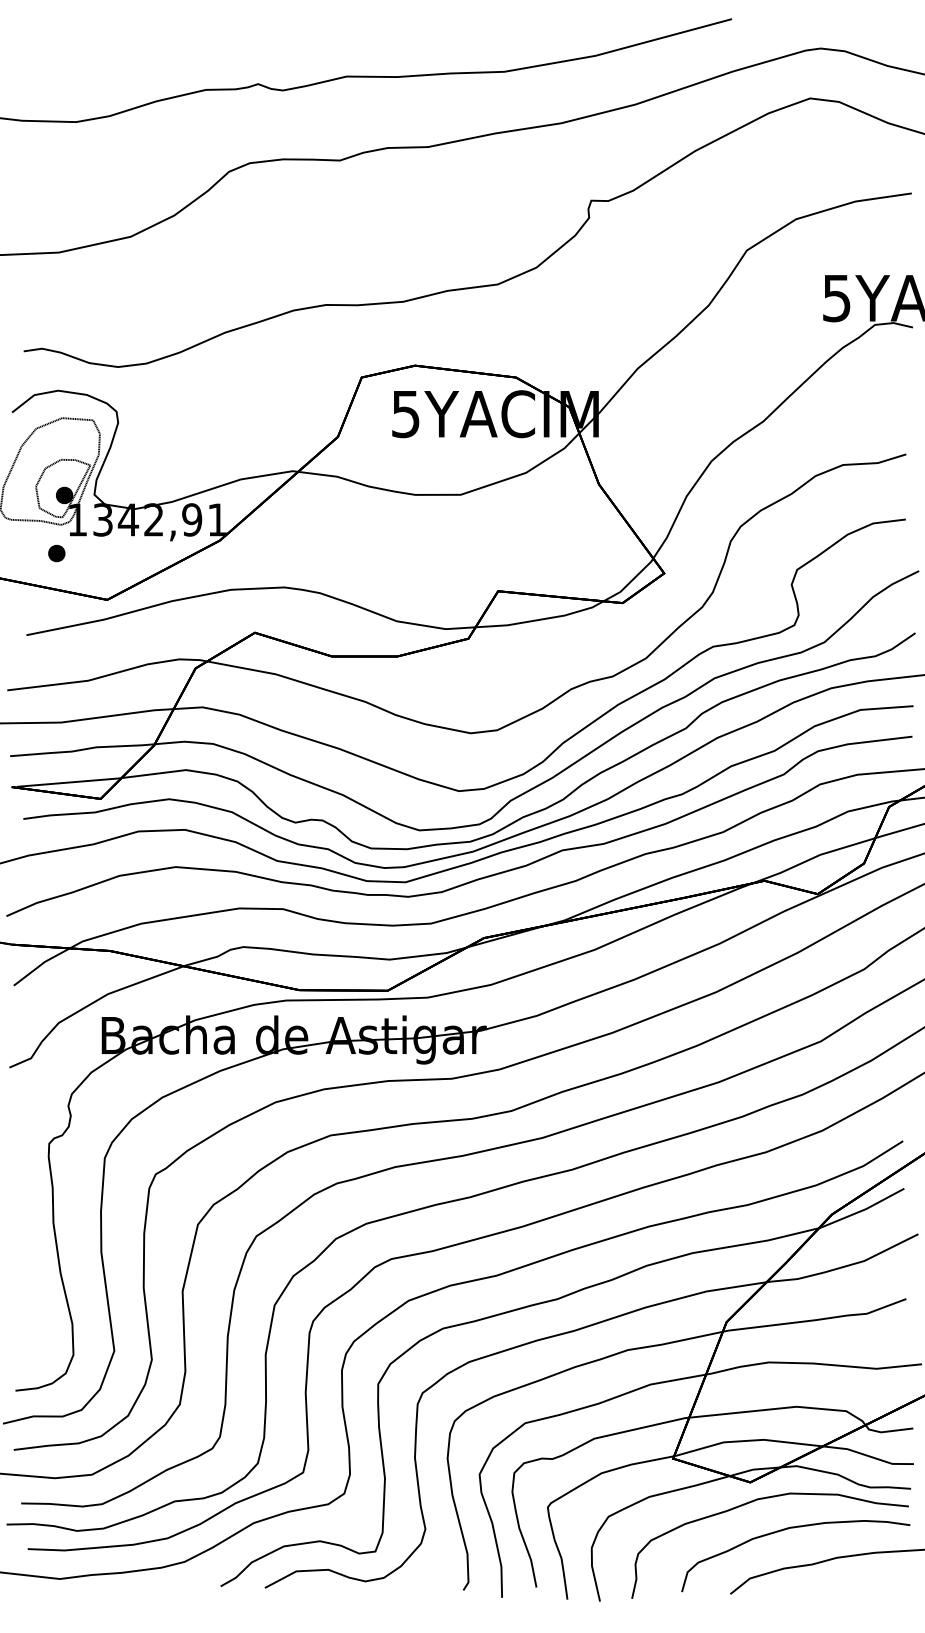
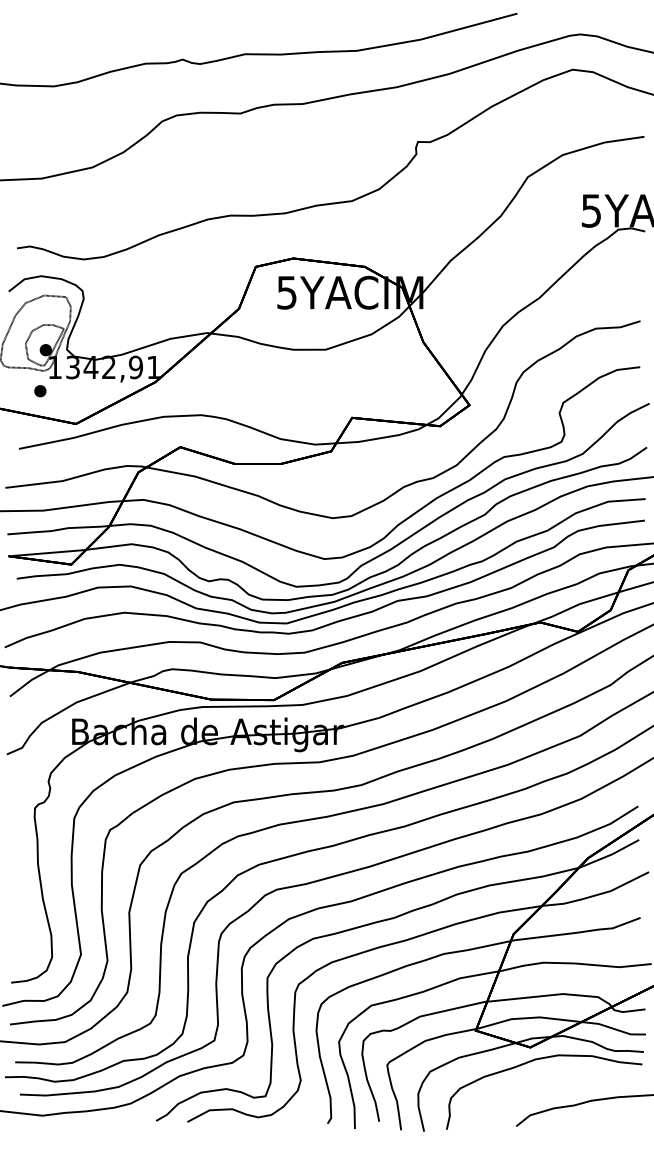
curve: (785, 1530) -> (555, 1081), removed

